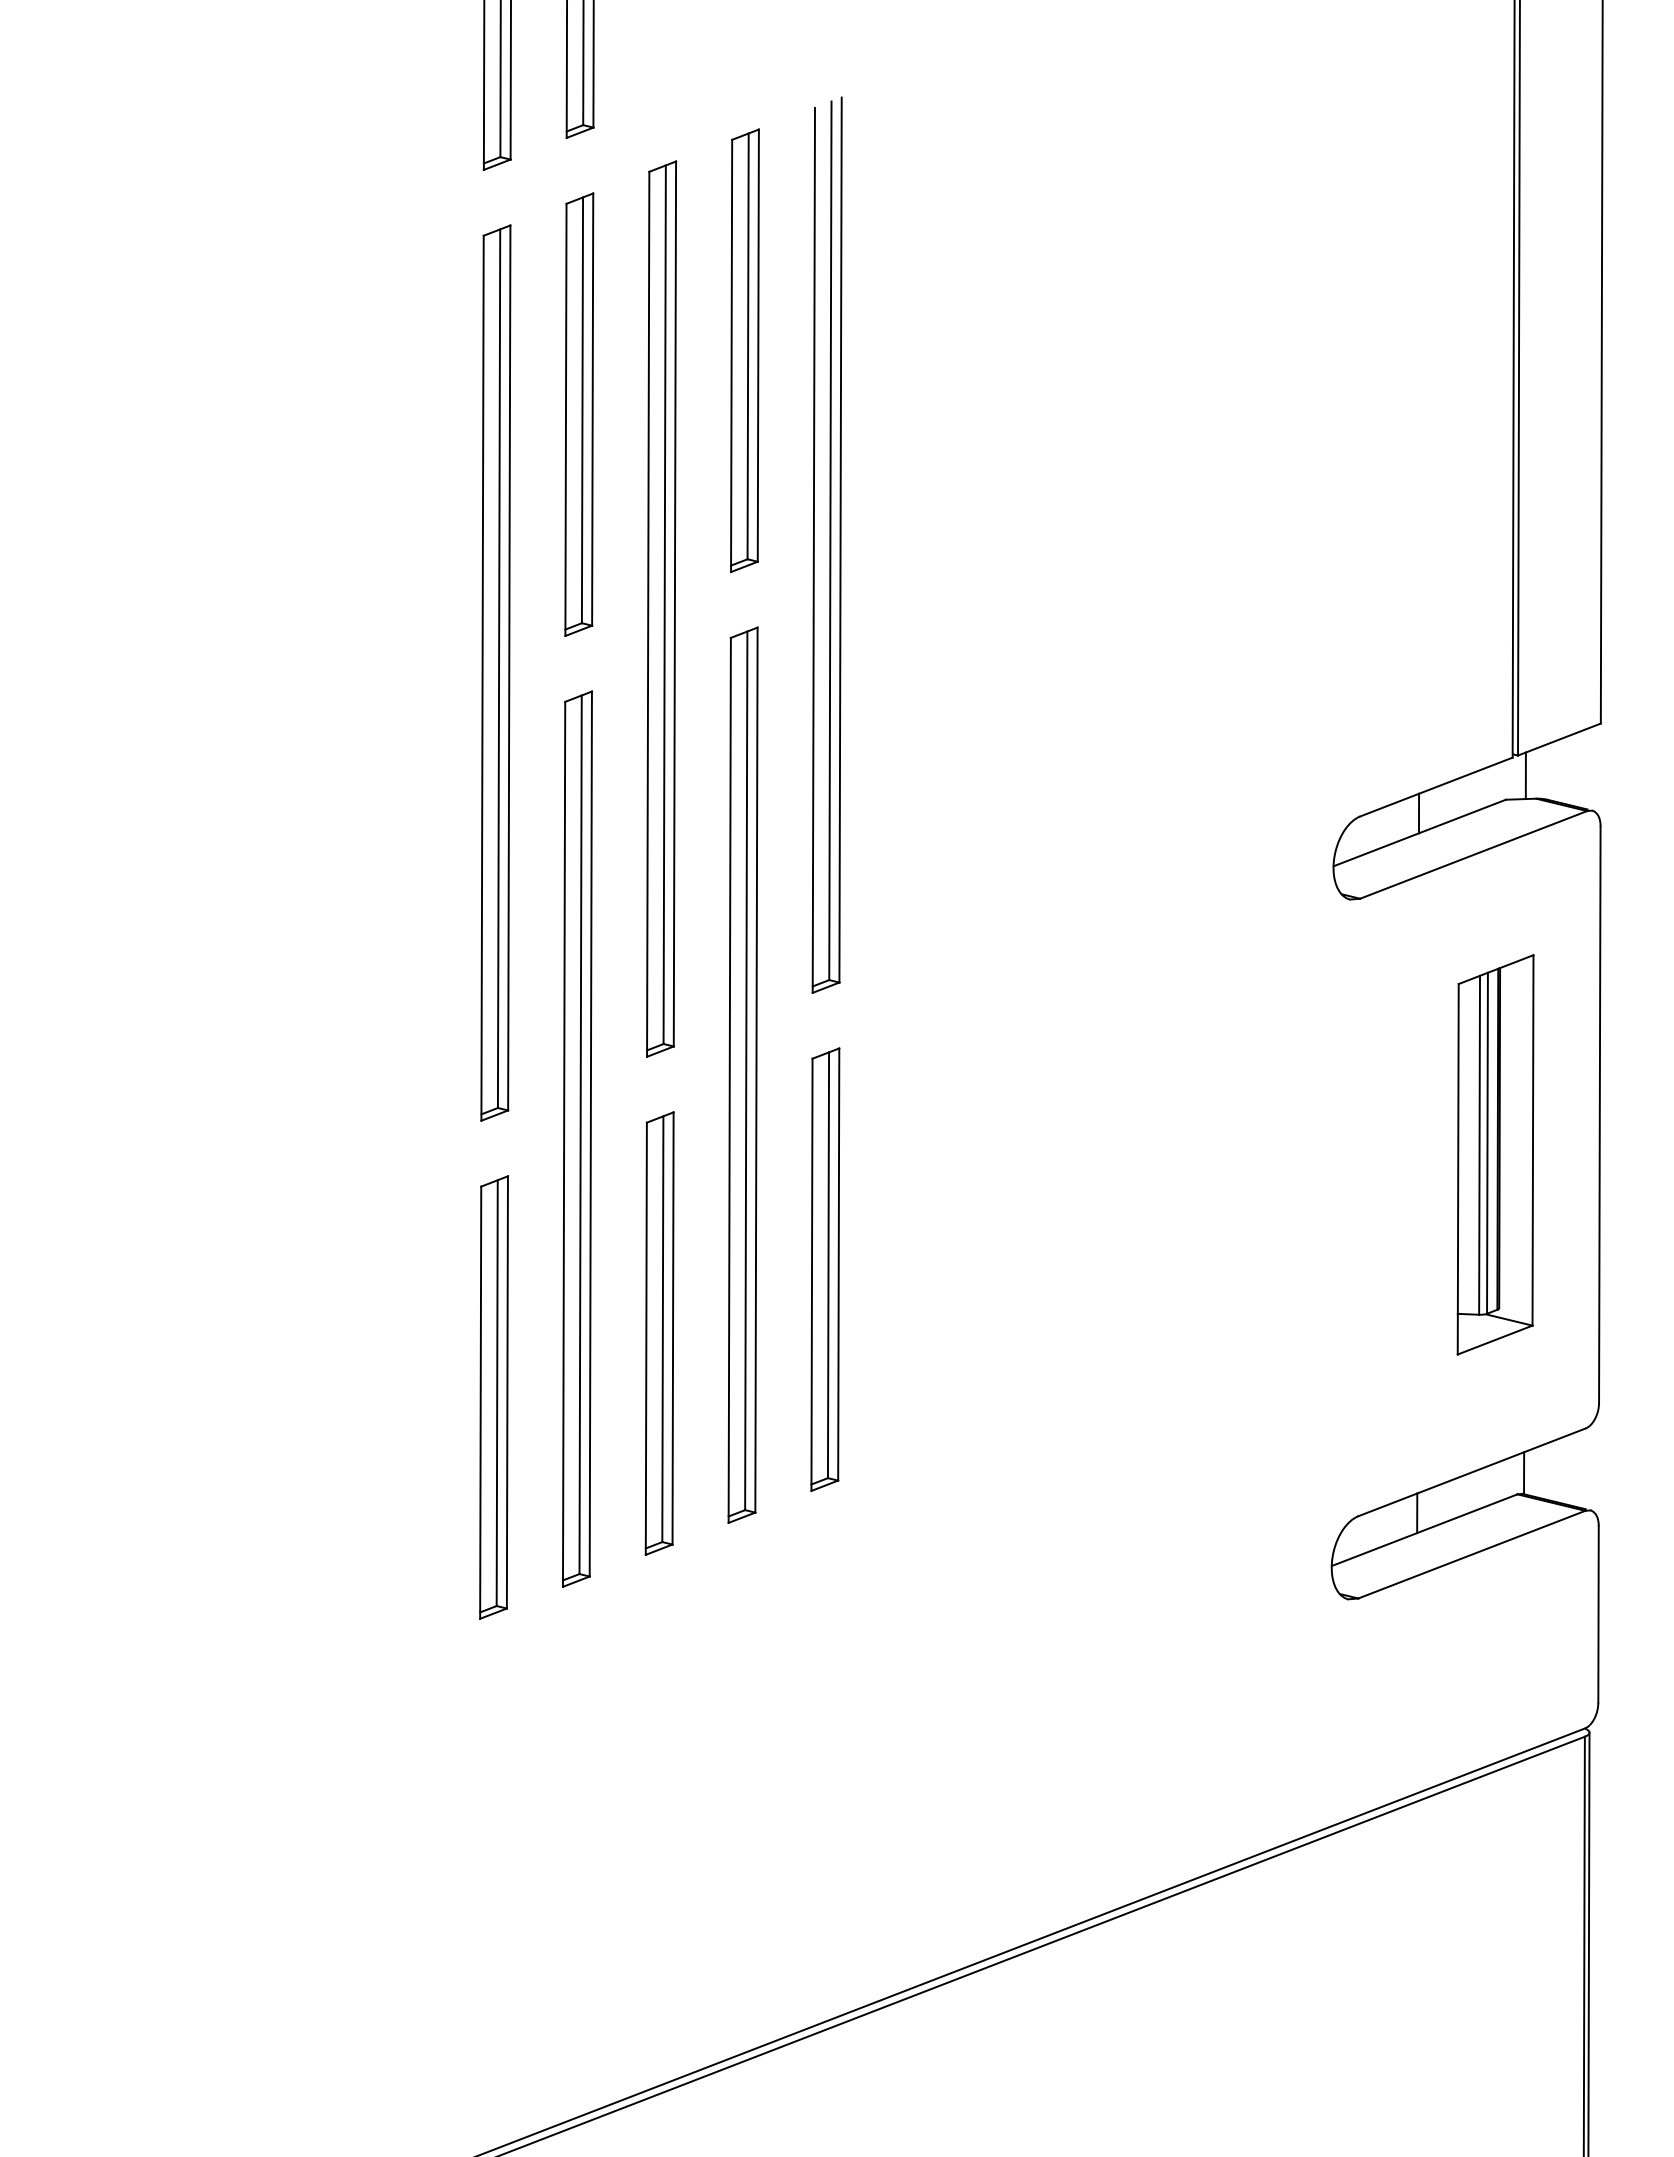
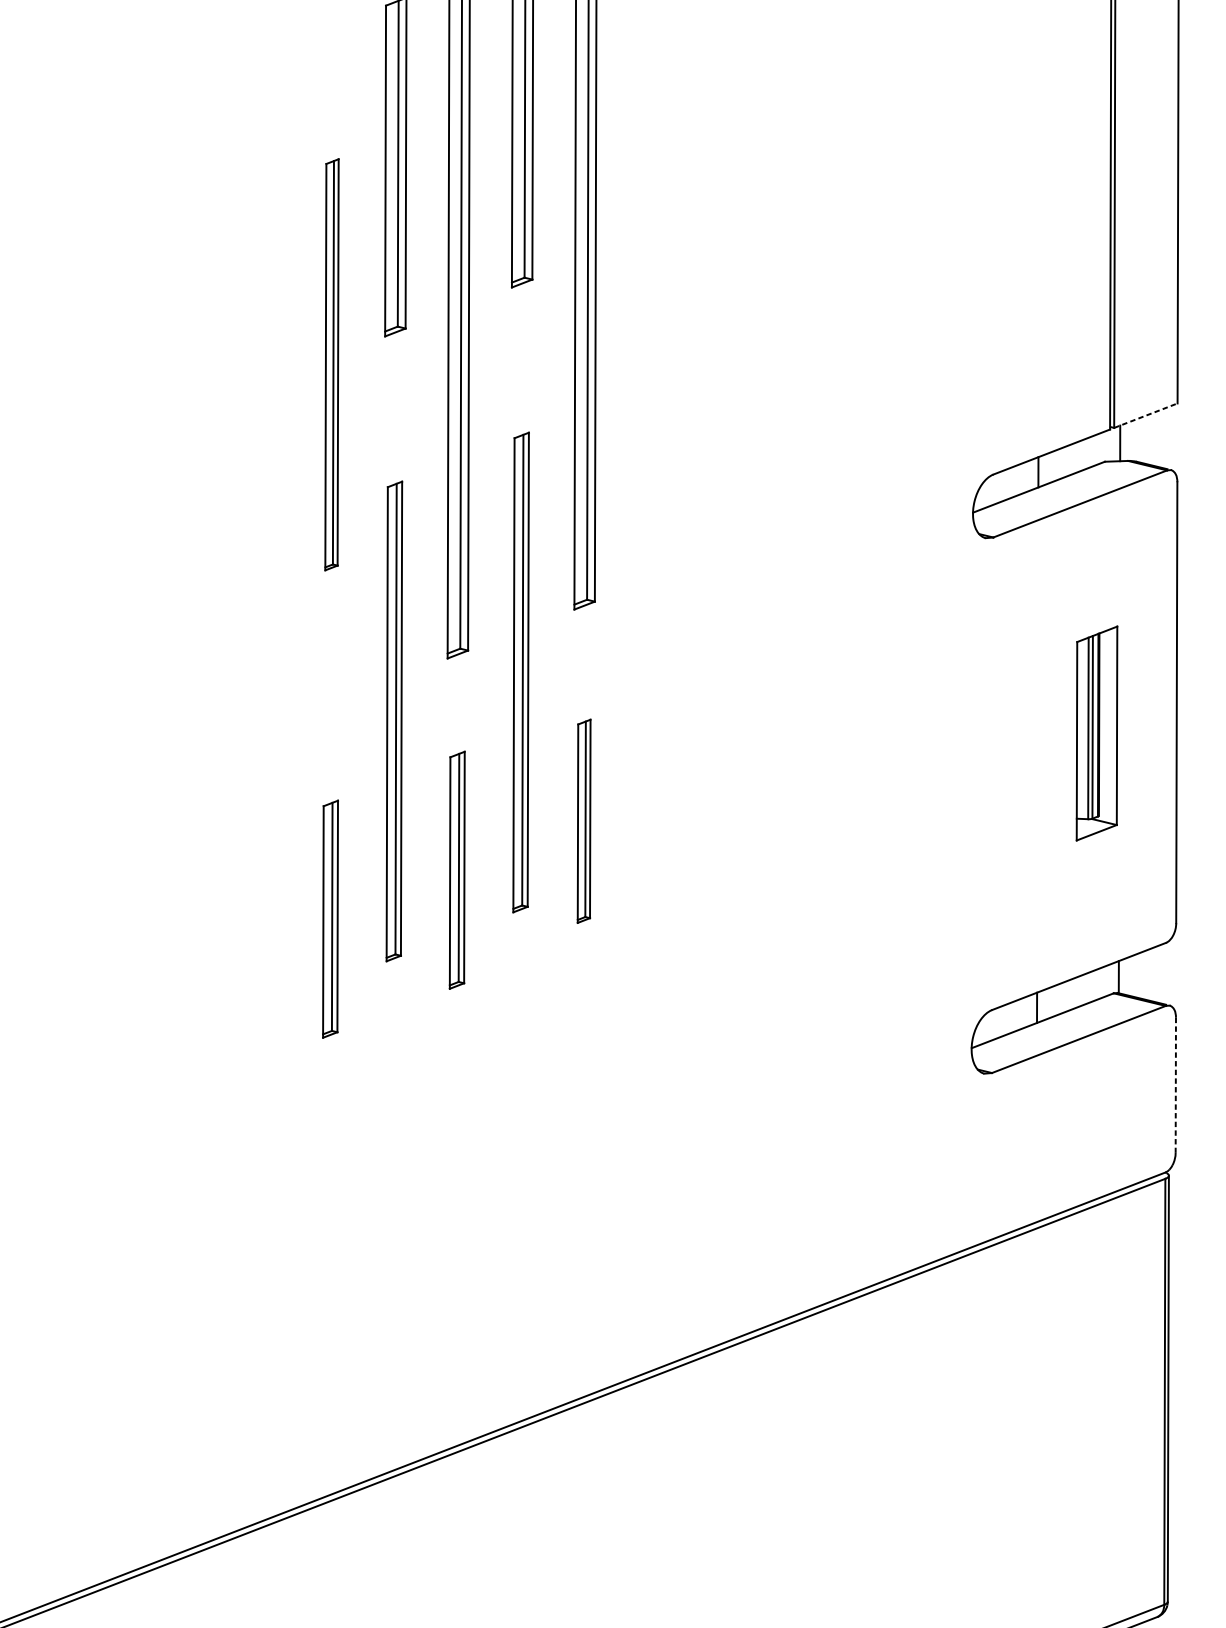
part: (495, 672) -> (331, 364), size x0.6
line: (1559, 739) -> (1145, 415), solid -> dashed
part: (742, 1074) -> (520, 672), size x0.7
part: (577, 1138) -> (394, 721), size x0.7
part: (1495, 1154) -> (1096, 733), size x0.7
part: (825, 1269) -> (584, 821), size x0.6
part: (659, 1333) -> (457, 870), size x0.7
part: (493, 1397) -> (330, 919), size x0.7
line: (1598, 1615) -> (1175, 1086), solid -> dashed

